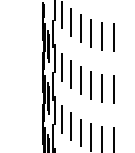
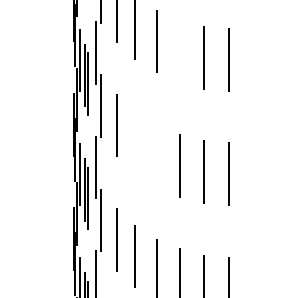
line: (91, 32) -> (180, 49), removed
line: (70, 74) -> (134, 141), removed
line: (80, 80) -> (156, 155), removed

